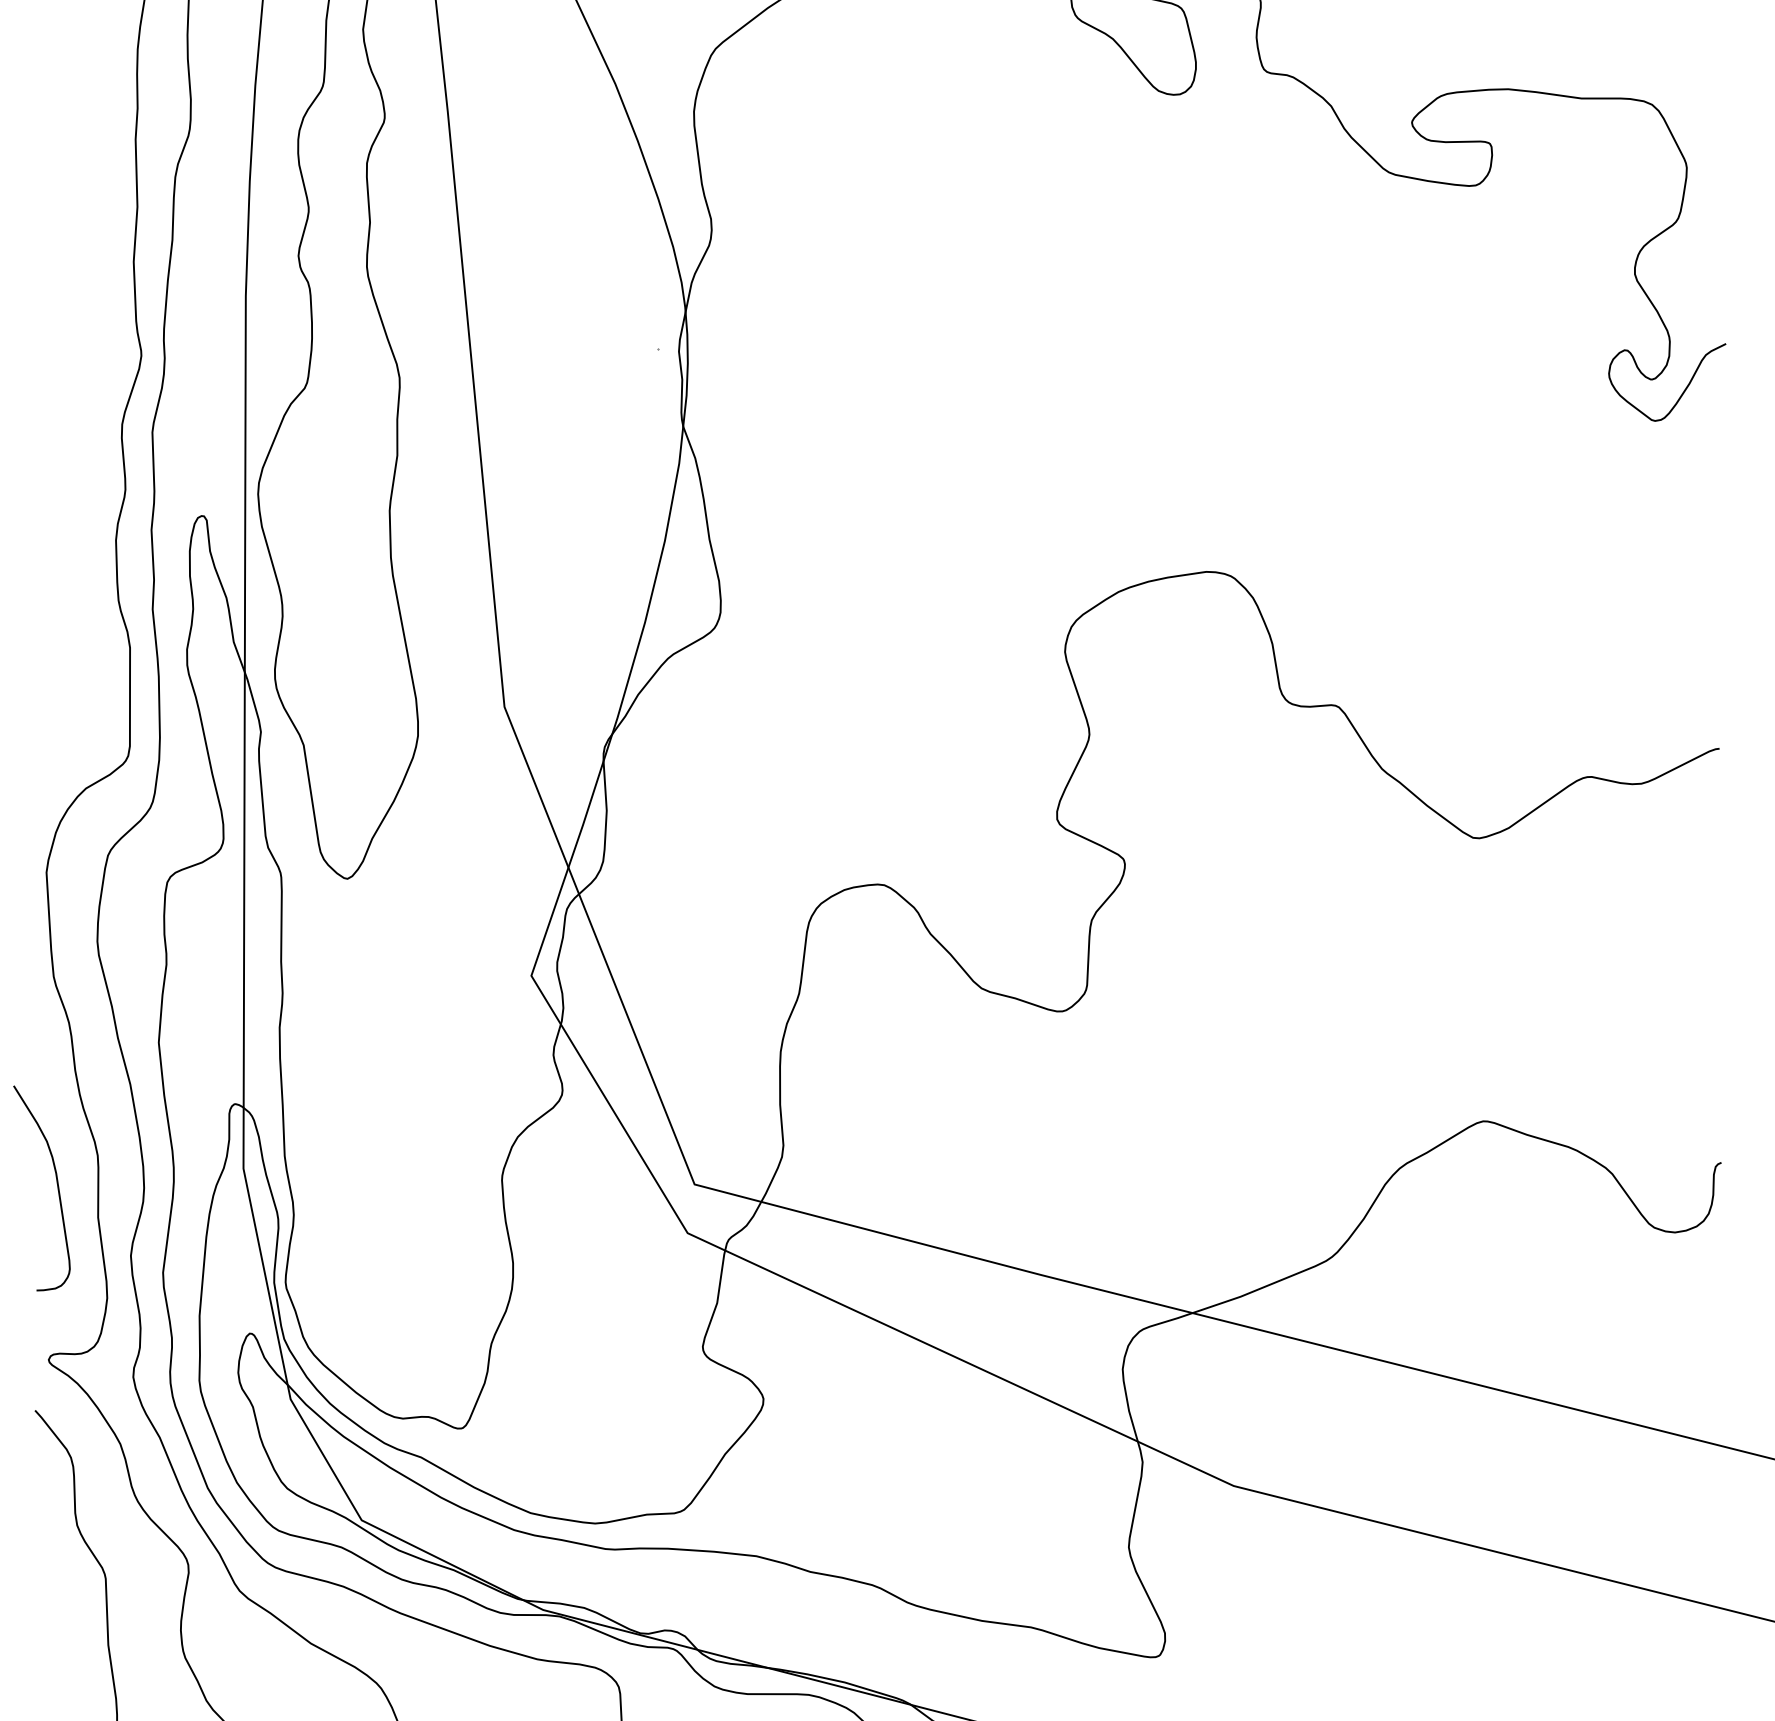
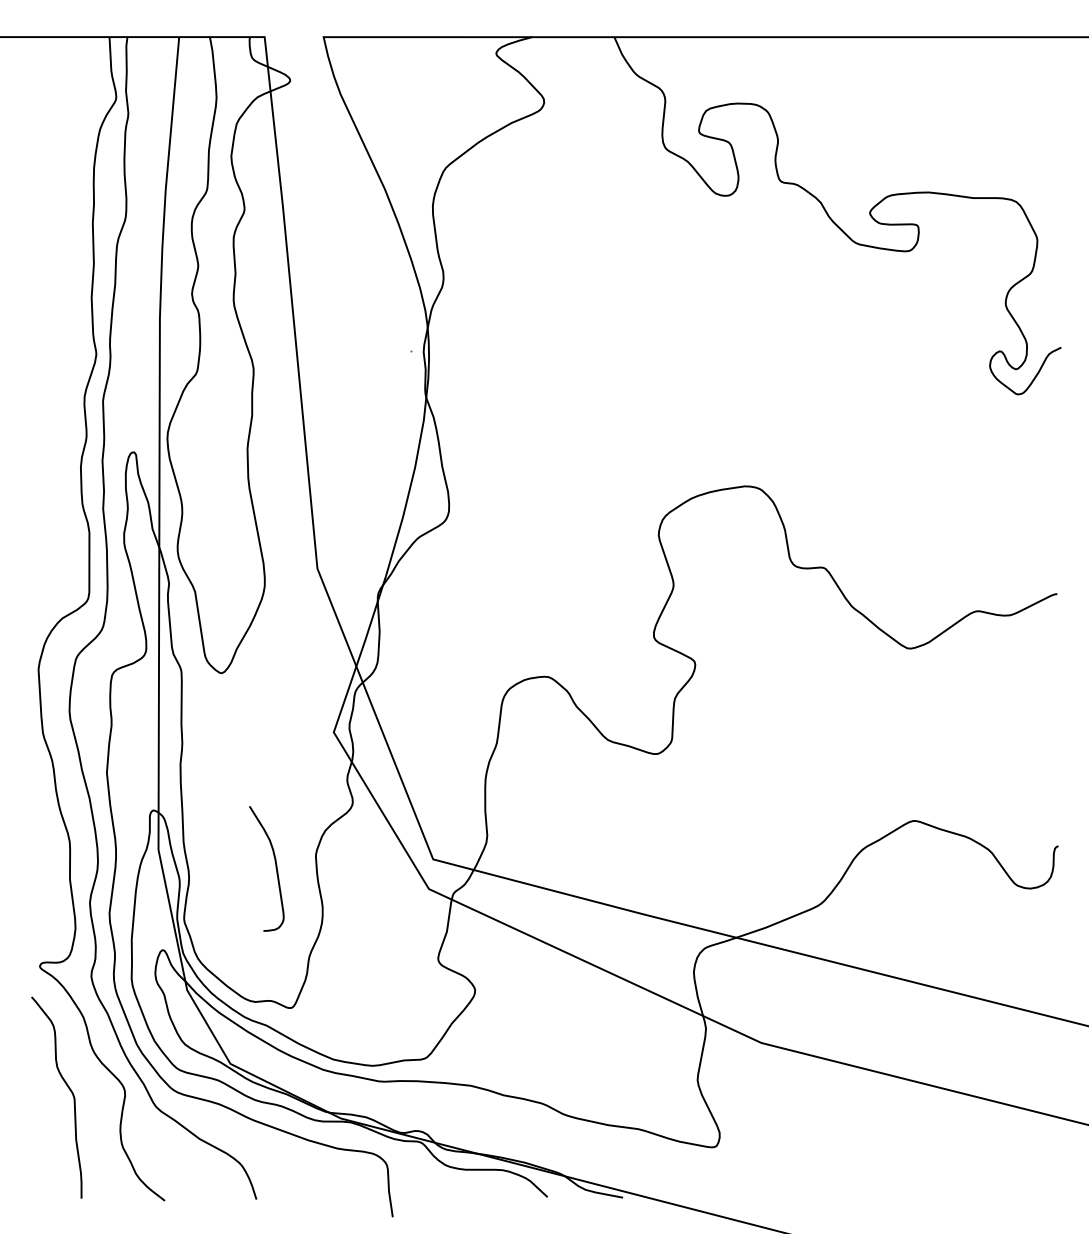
curve: (56, 1187) -> (275, 868), moved

